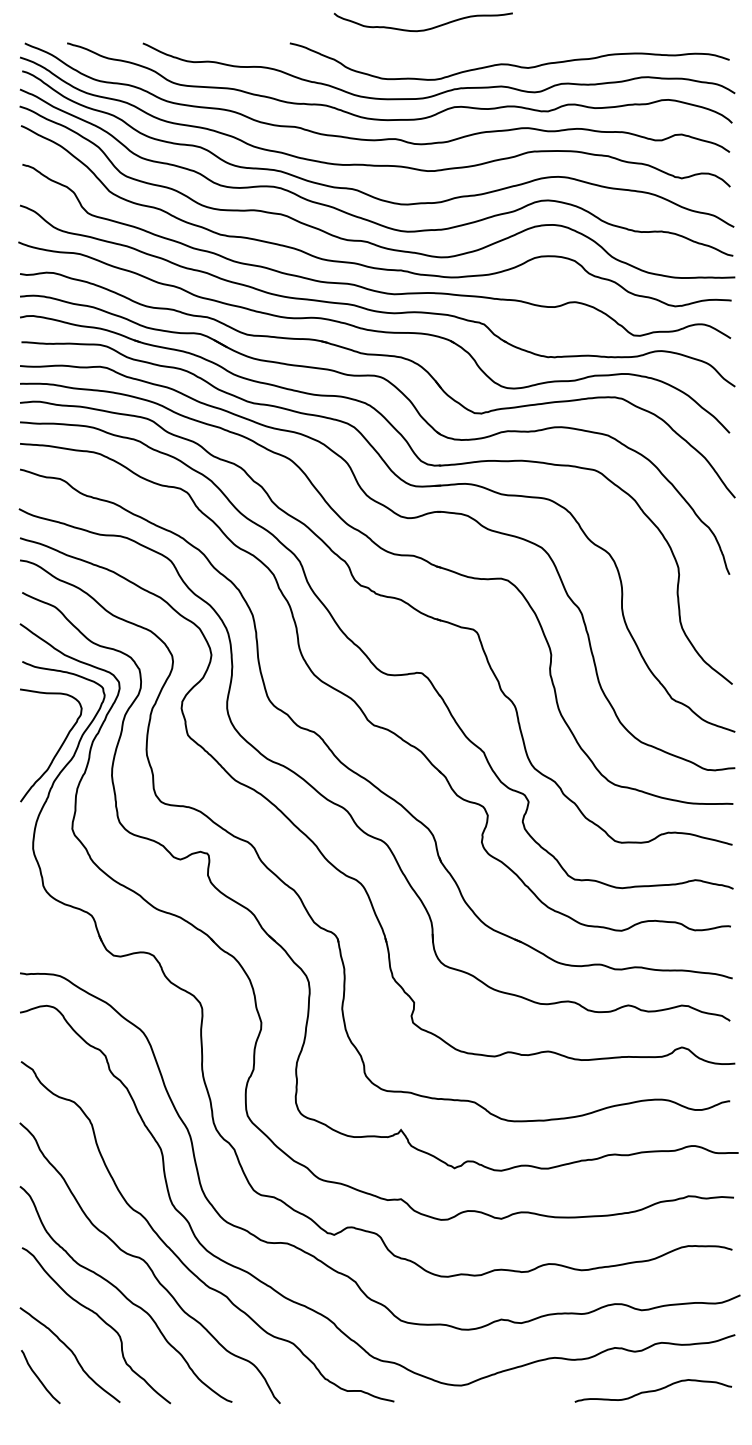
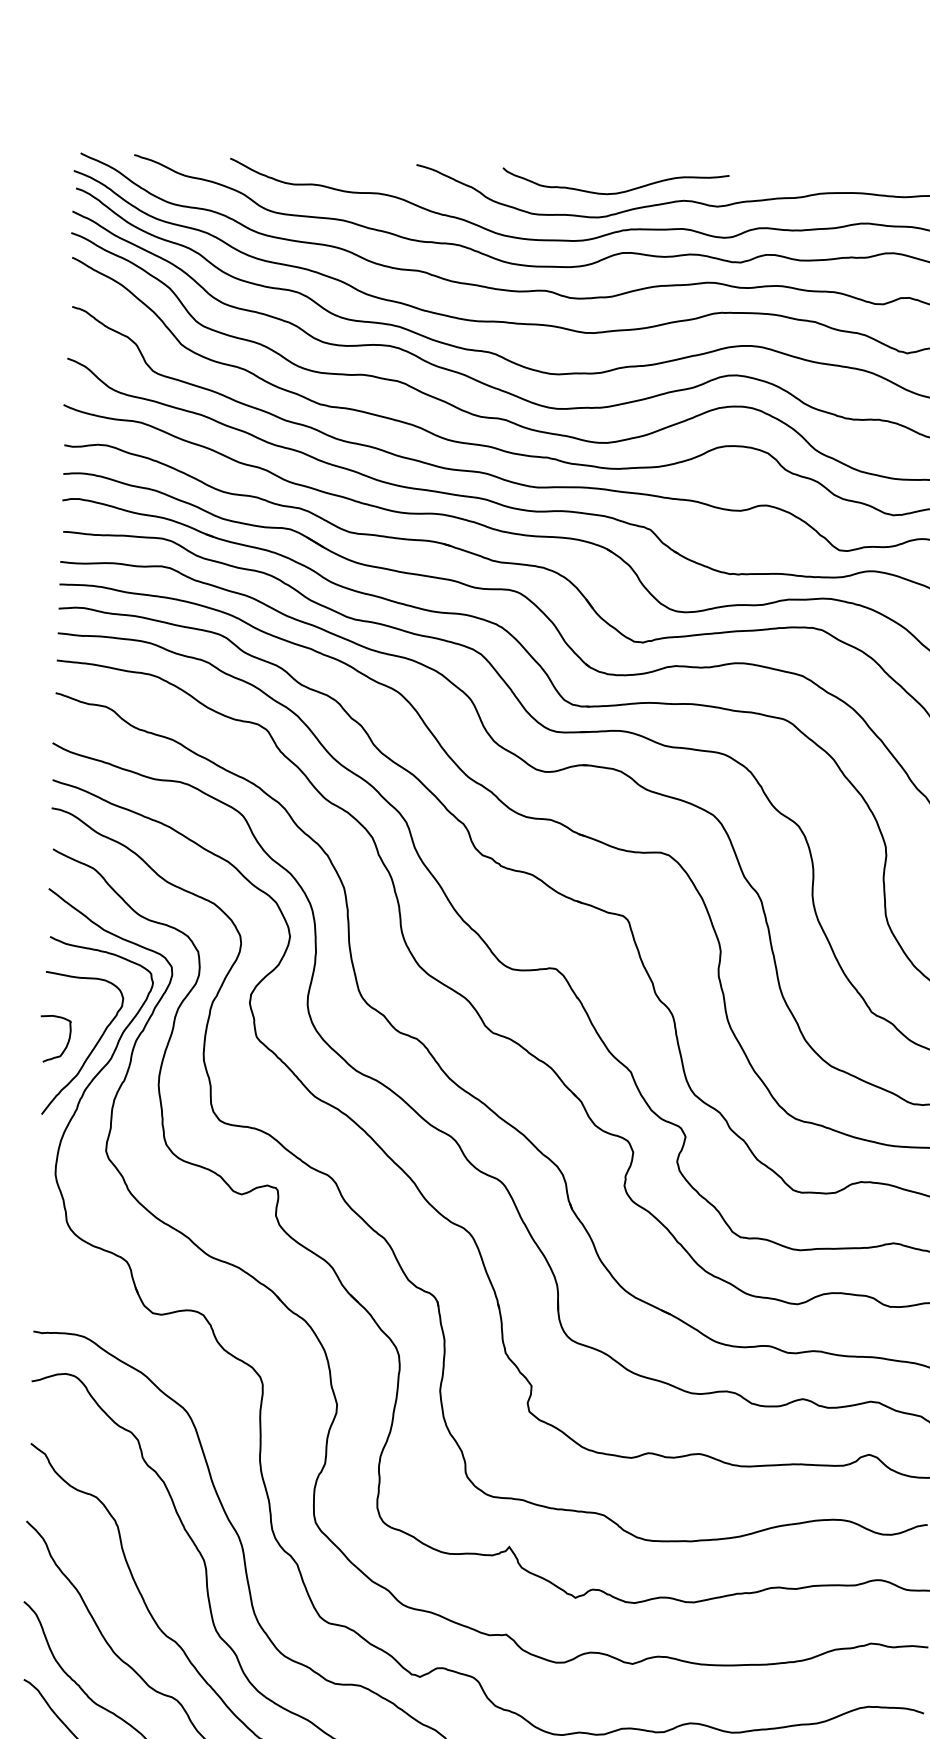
curve: (422, 29) -> (614, 192), moved
curve: (38, 744) -> (66, 1042), added

